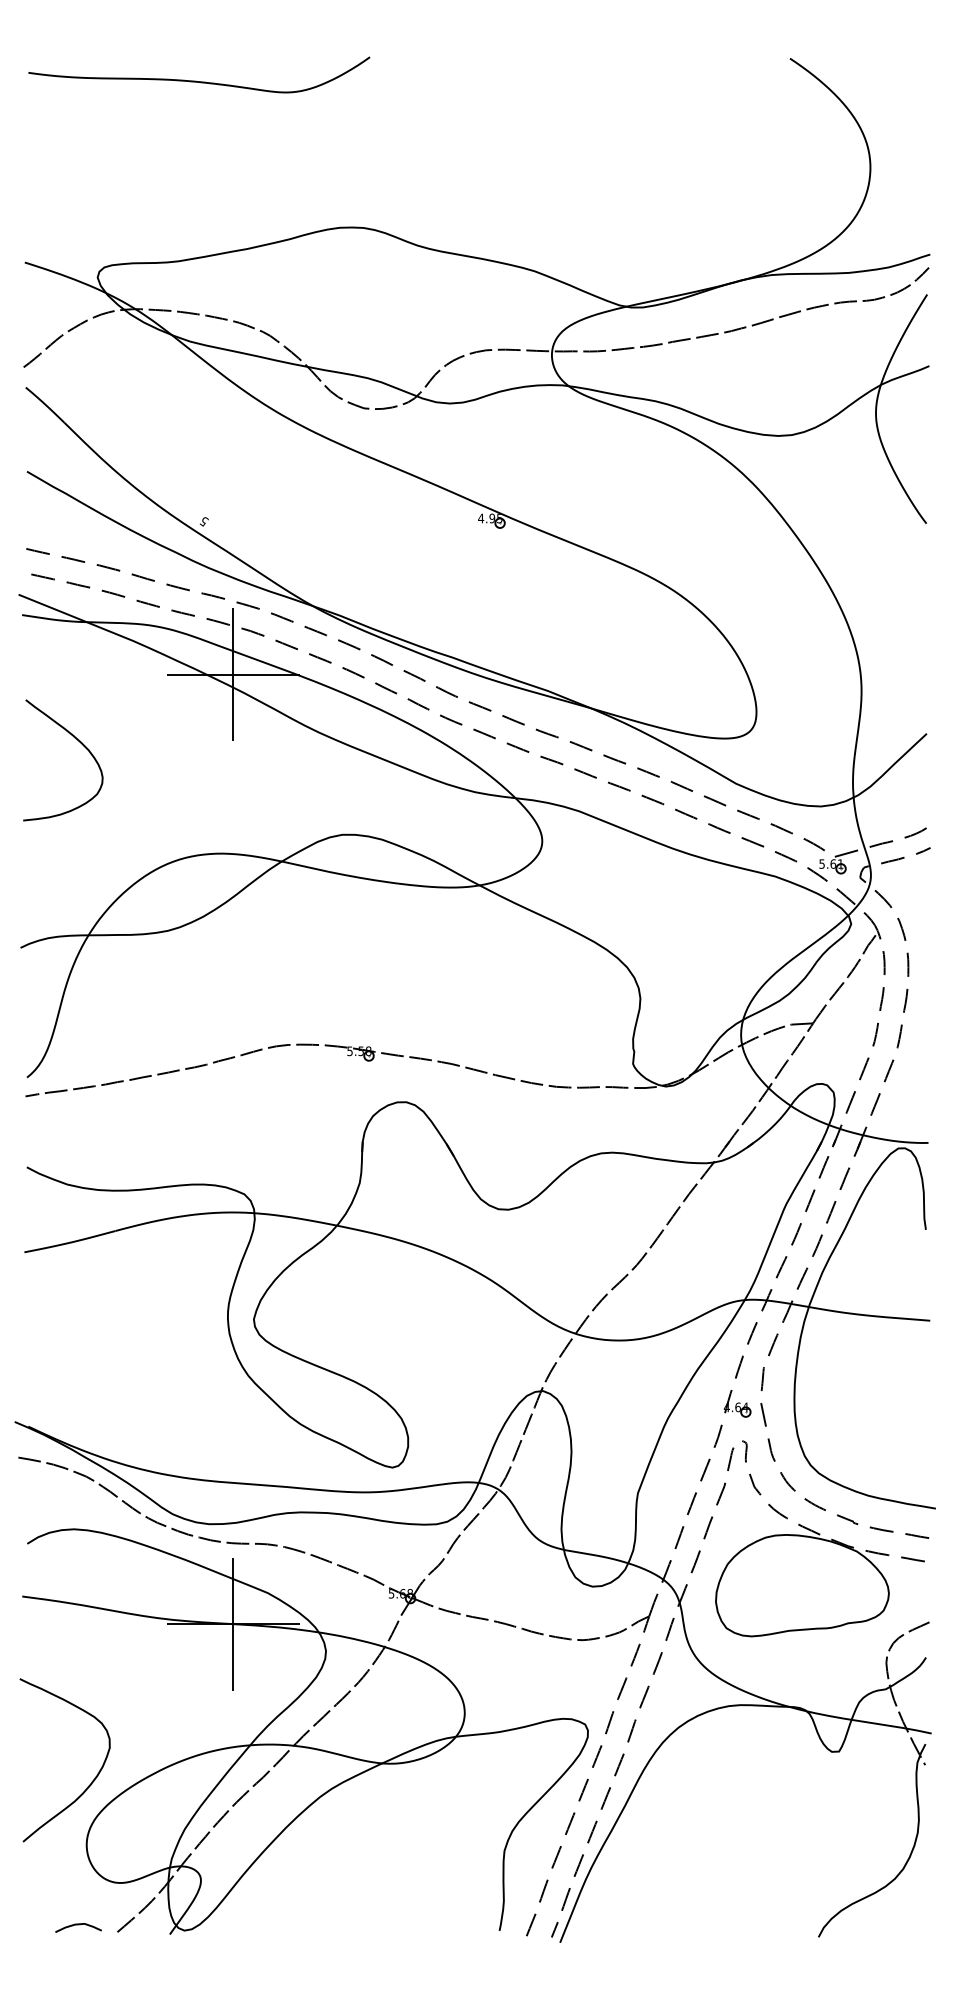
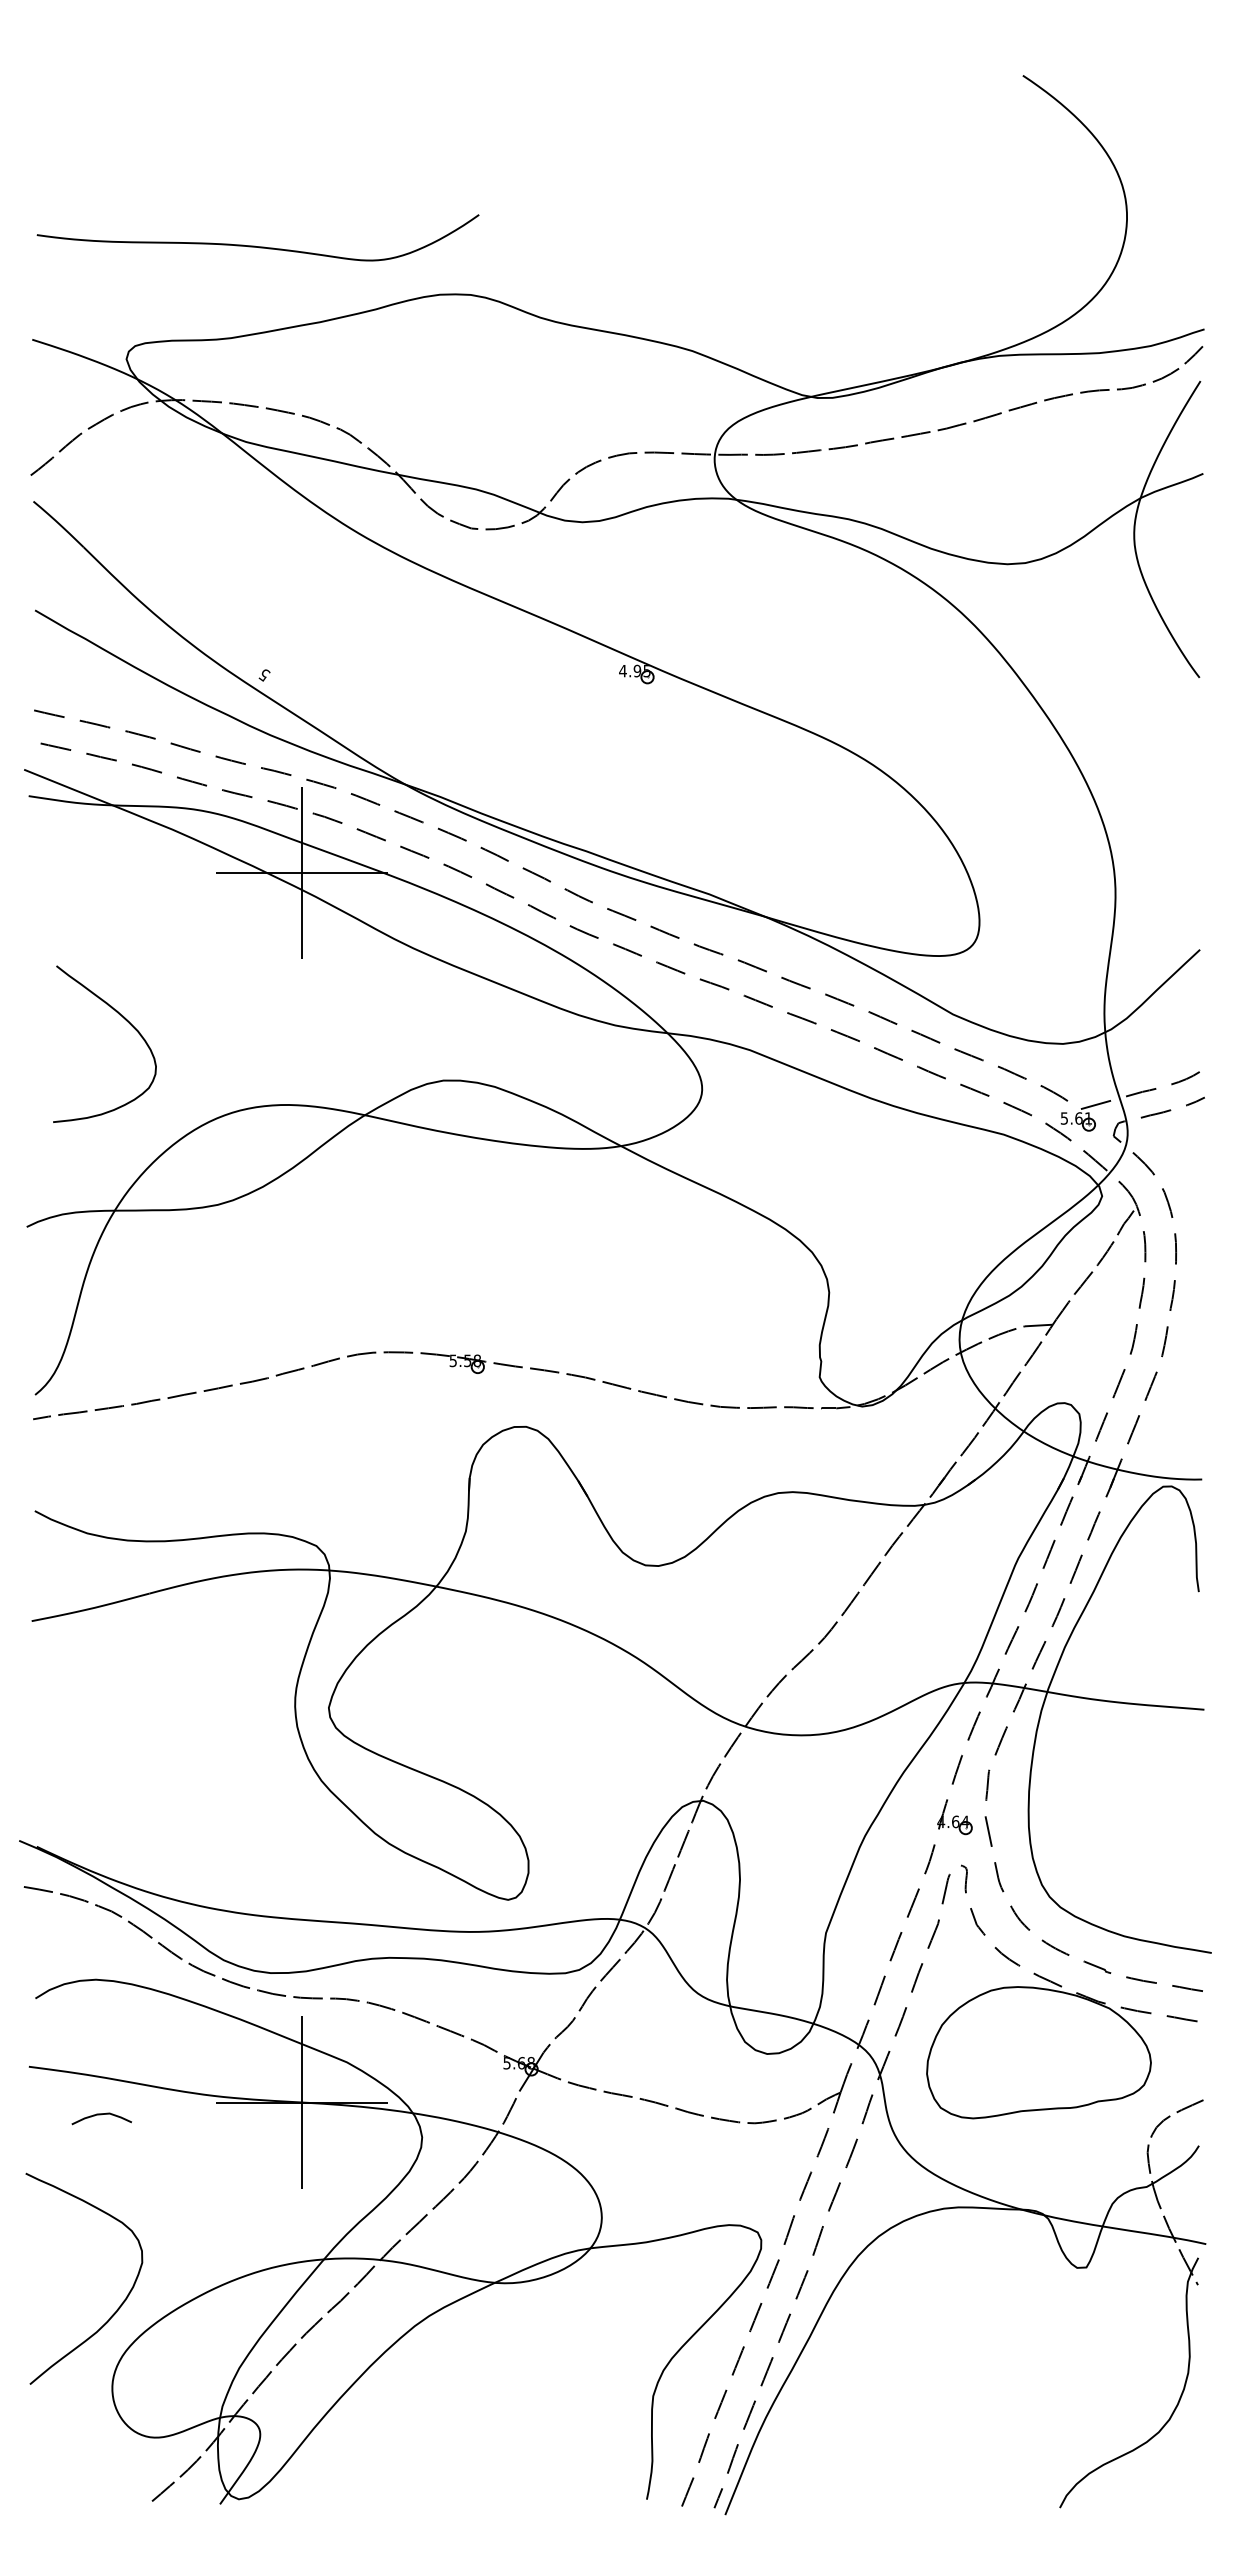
curve: (197, 80) -> (255, 245), moved
curve: (79, 742) -> (126, 1021), moved
curve: (78, 1925) -> (101, 2115), moved

